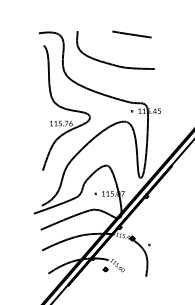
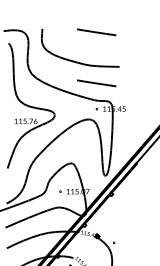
line: (131, 85) -> (96, 83), added

